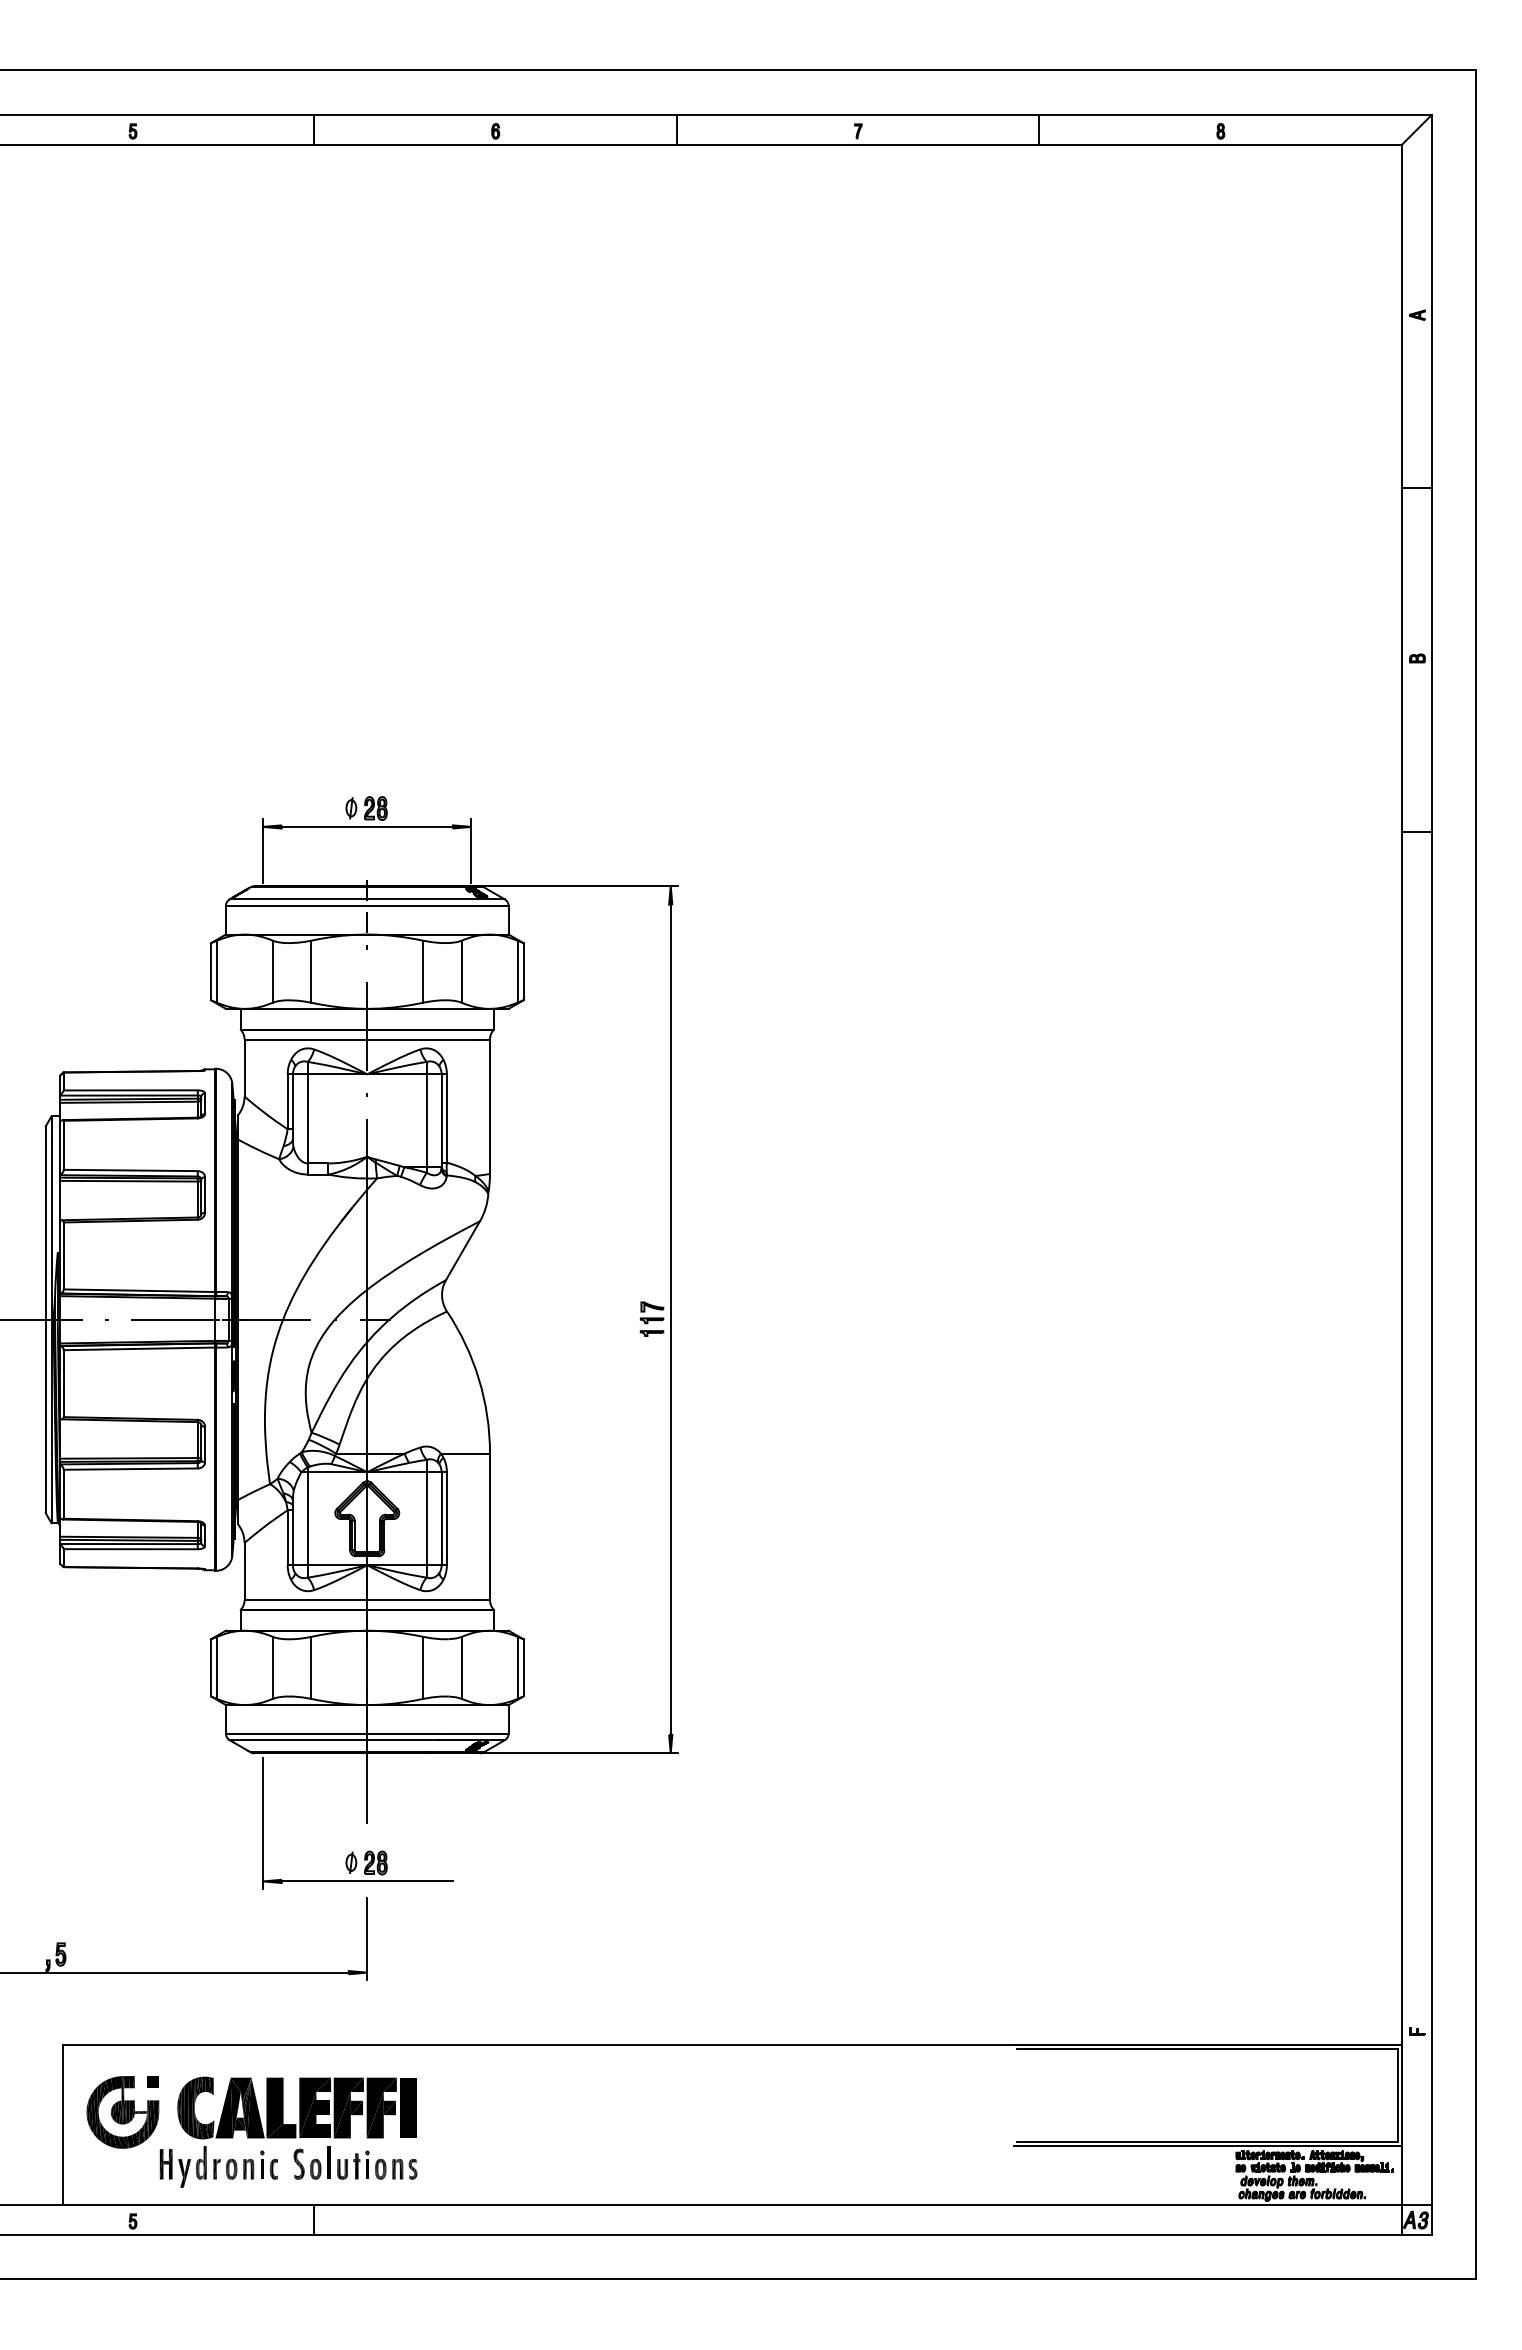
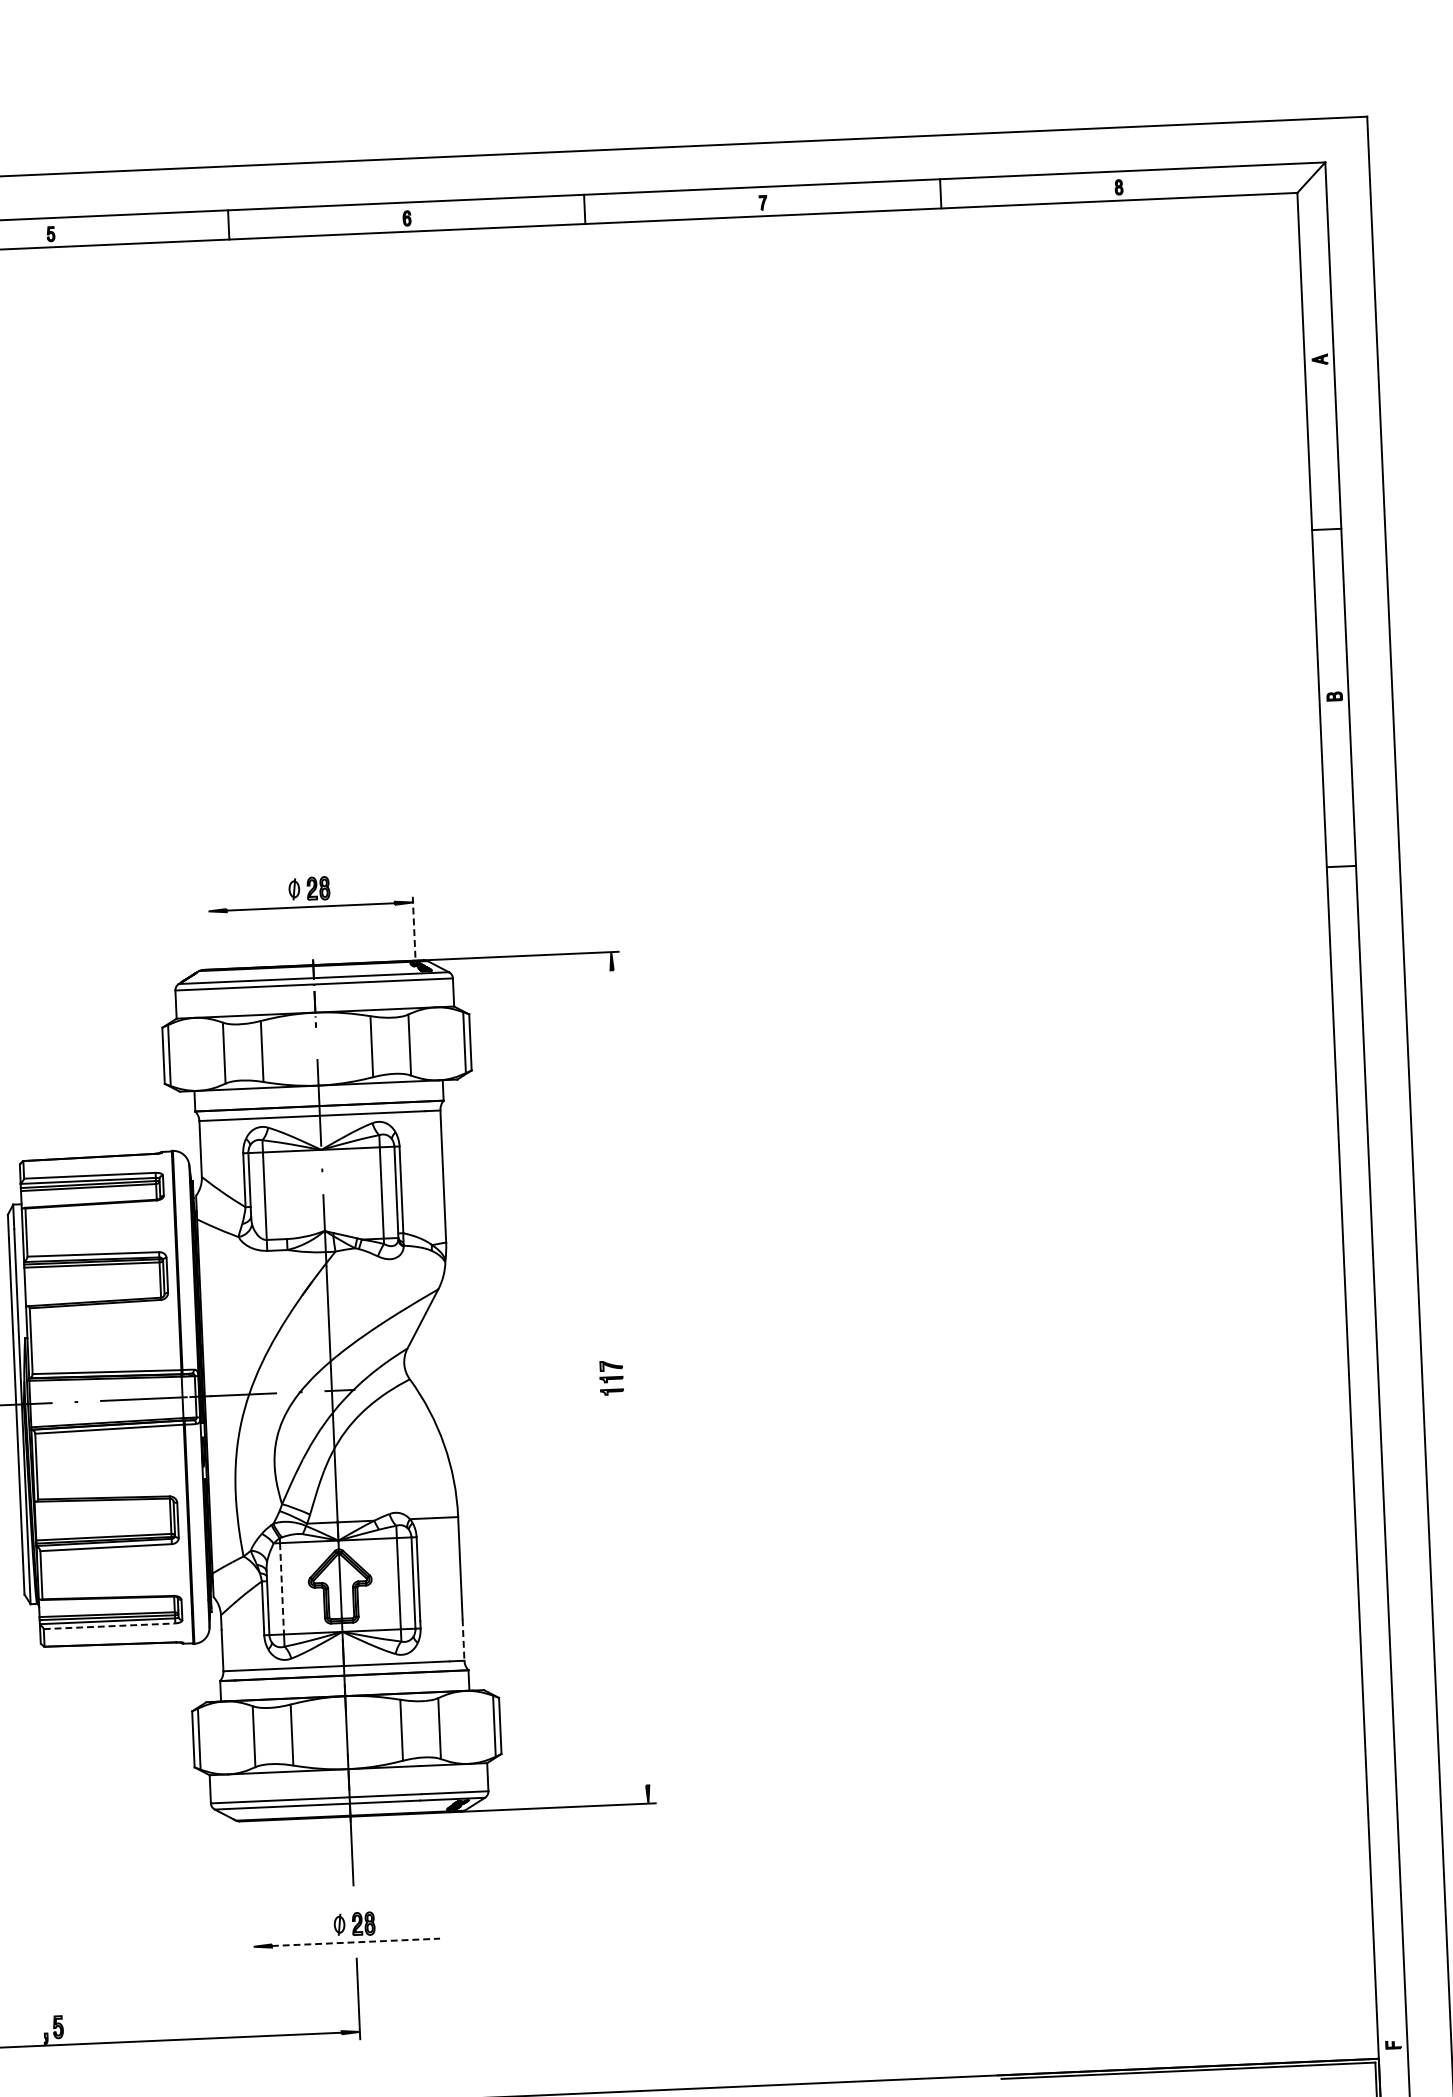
line: (263, 851) -> (209, 935), removed
line: (471, 851) -> (414, 926), solid -> dashed
line: (670, 1319) -> (629, 1377), removed
line: (307, 1519) -> (281, 1589), solid -> dashed
line: (130, 1549) -> (109, 1626), solid -> dashed
line: (490, 1579) -> (464, 1640), solid -> dashed
line: (263, 1822) -> (251, 1888), removed
line: (367, 1881) -> (356, 1942), solid -> dashed

